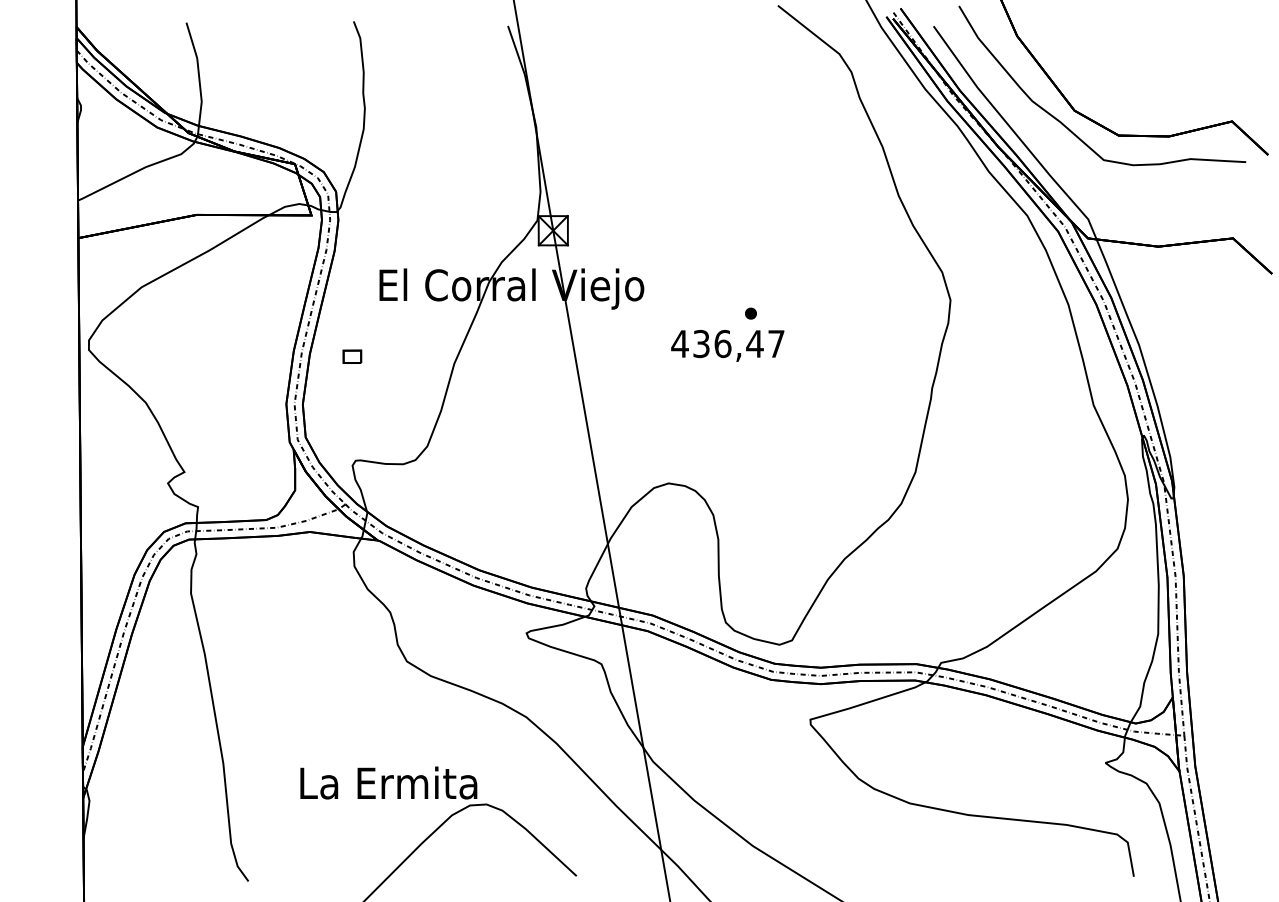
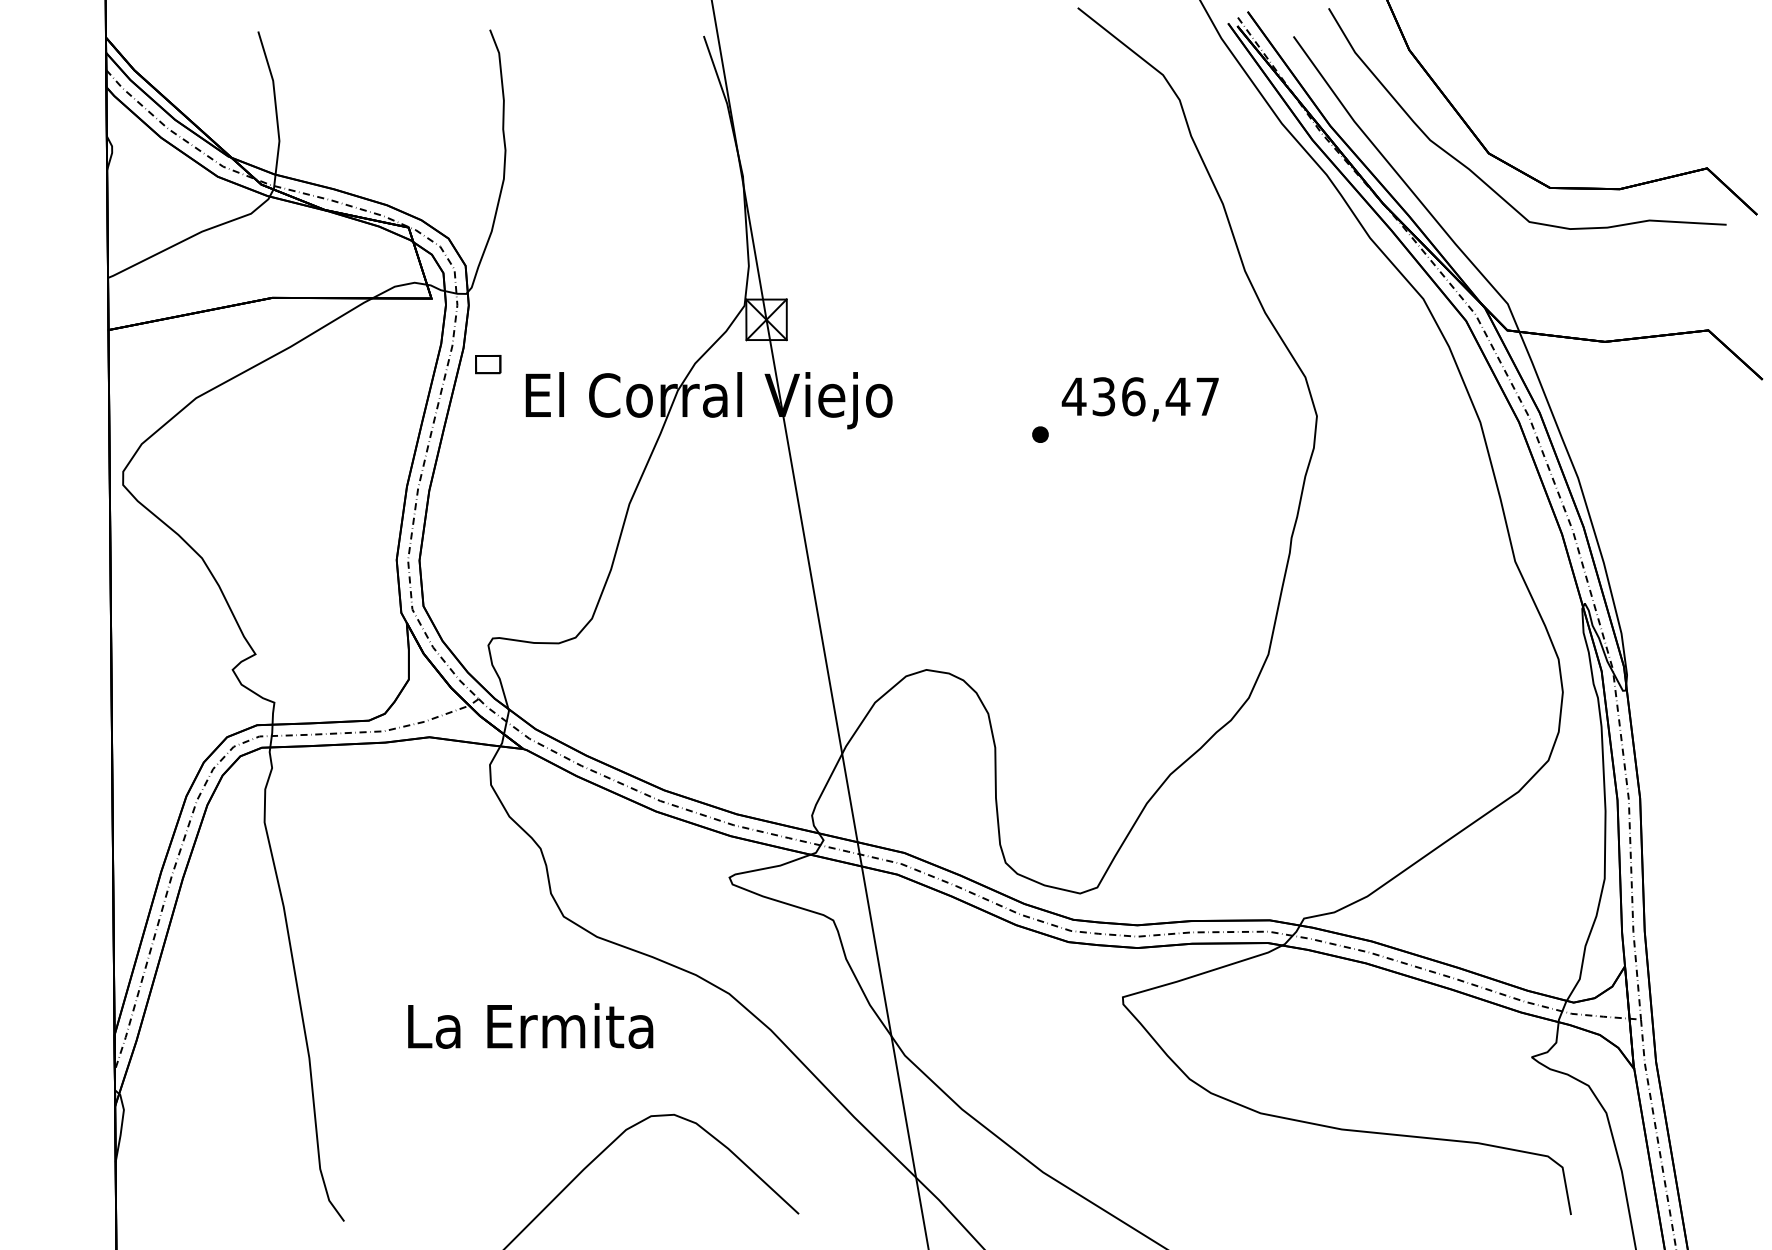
text: (727, 345) -> (1139, 399), moved
part: (352, 356) -> (488, 364), moved
text: (388, 782) -> (530, 1025), moved

